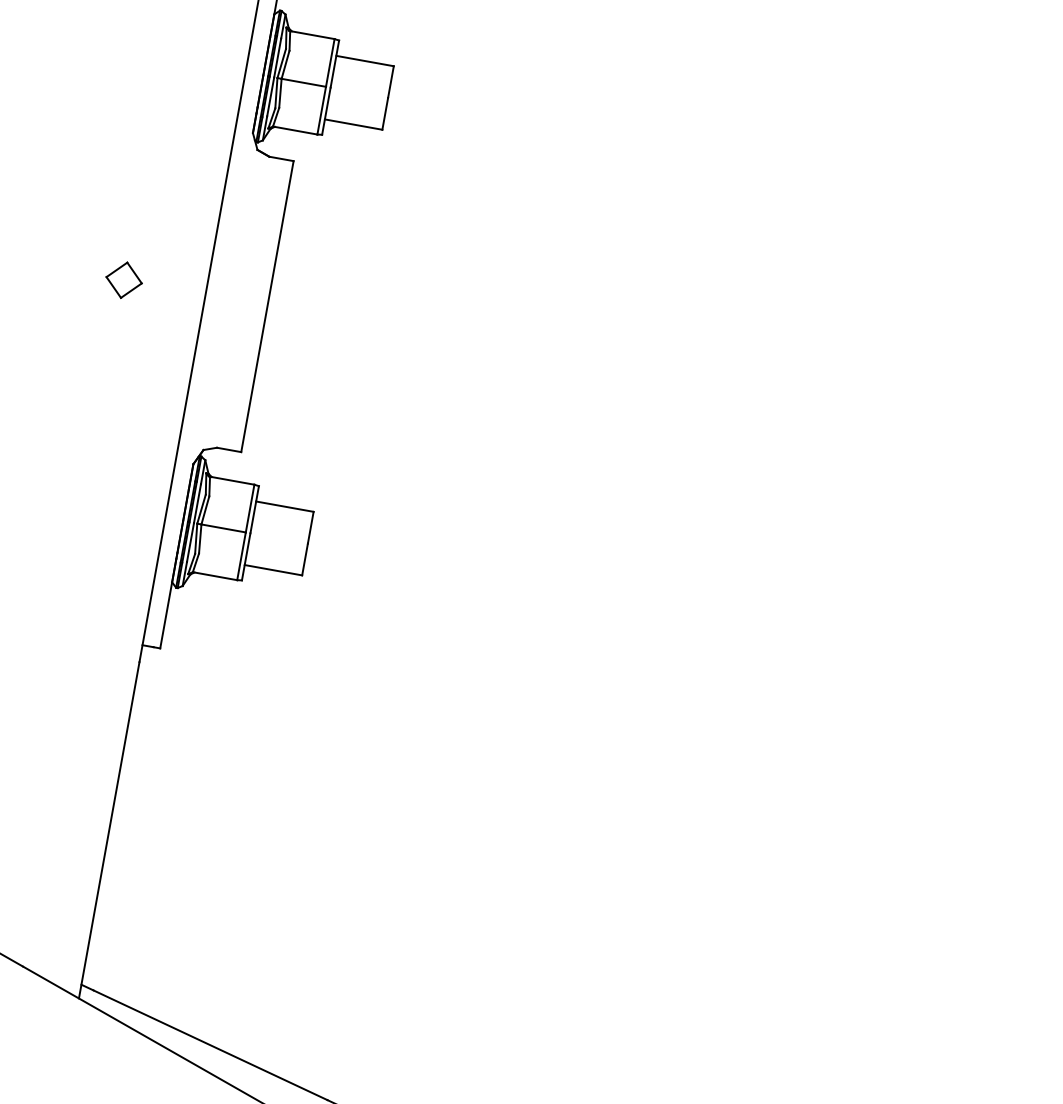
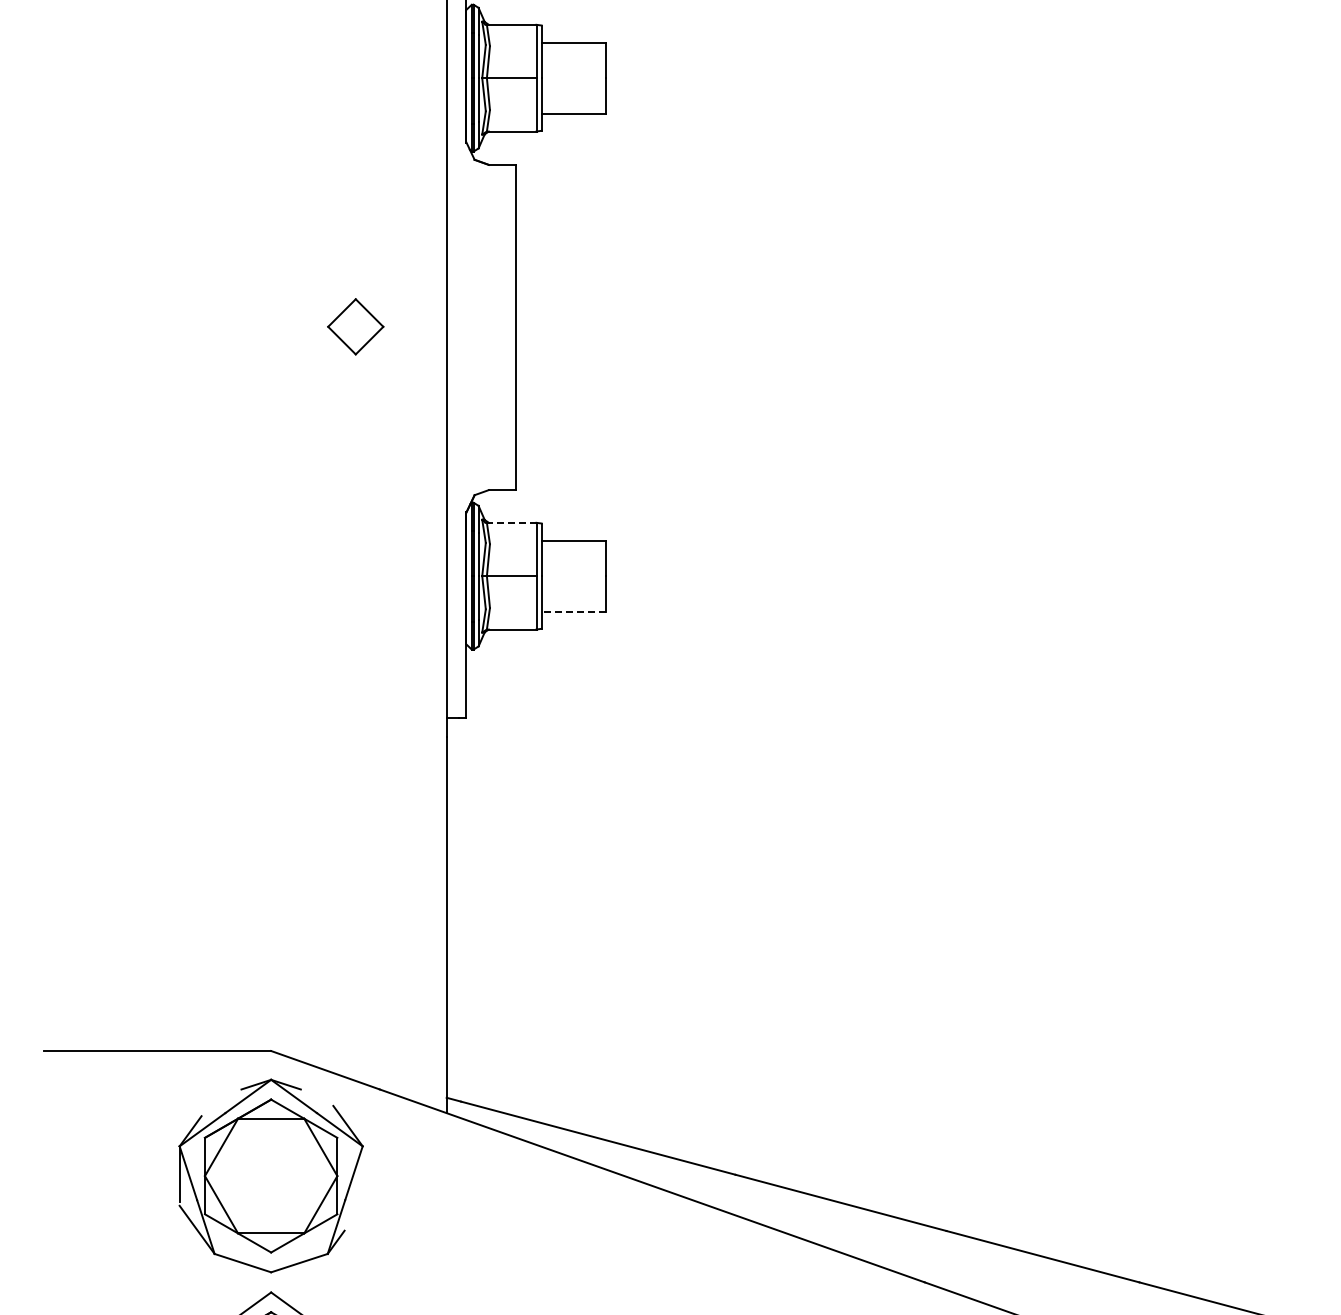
part: (124, 279) -> (355, 326), size x1.4
line: (232, 480) -> (511, 522), solid -> dashed
line: (273, 570) -> (573, 611), solid -> dashed

